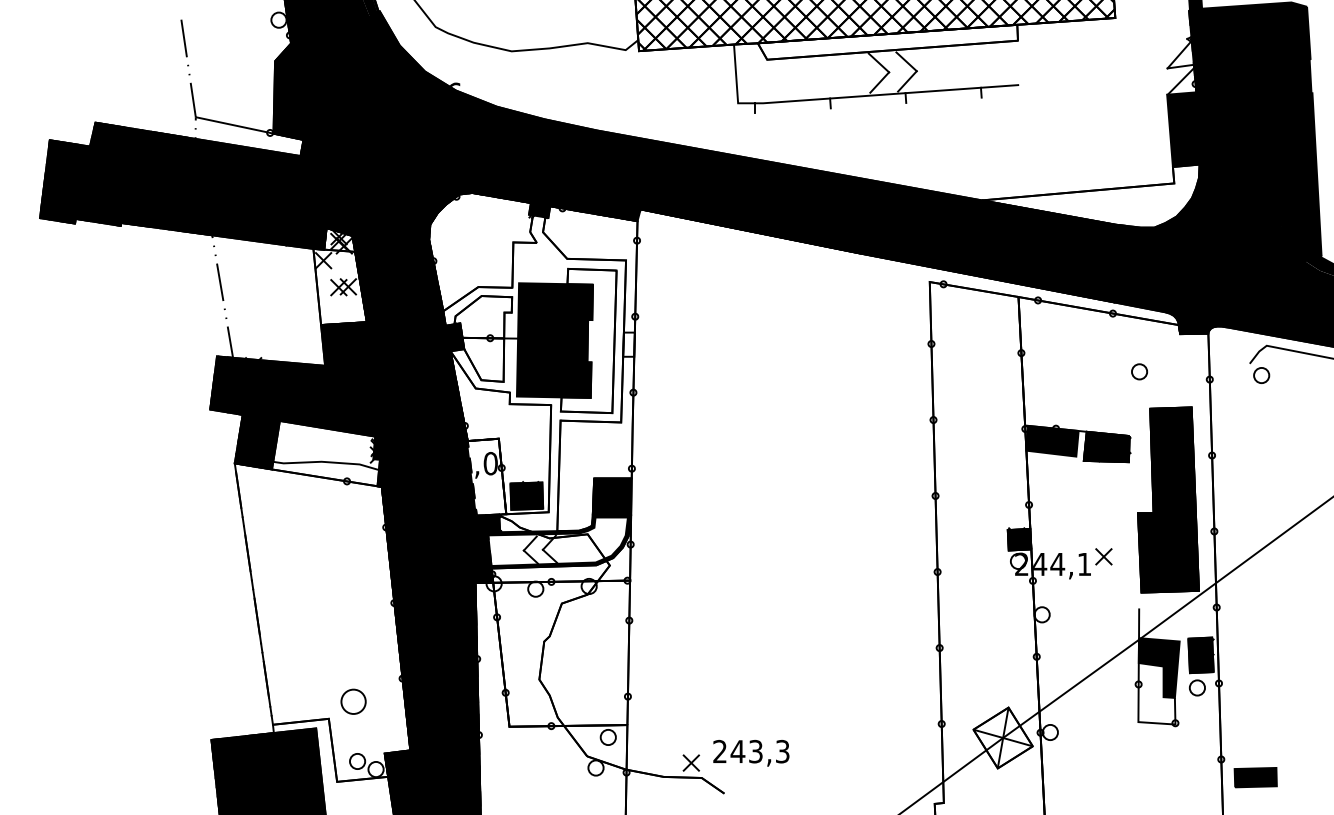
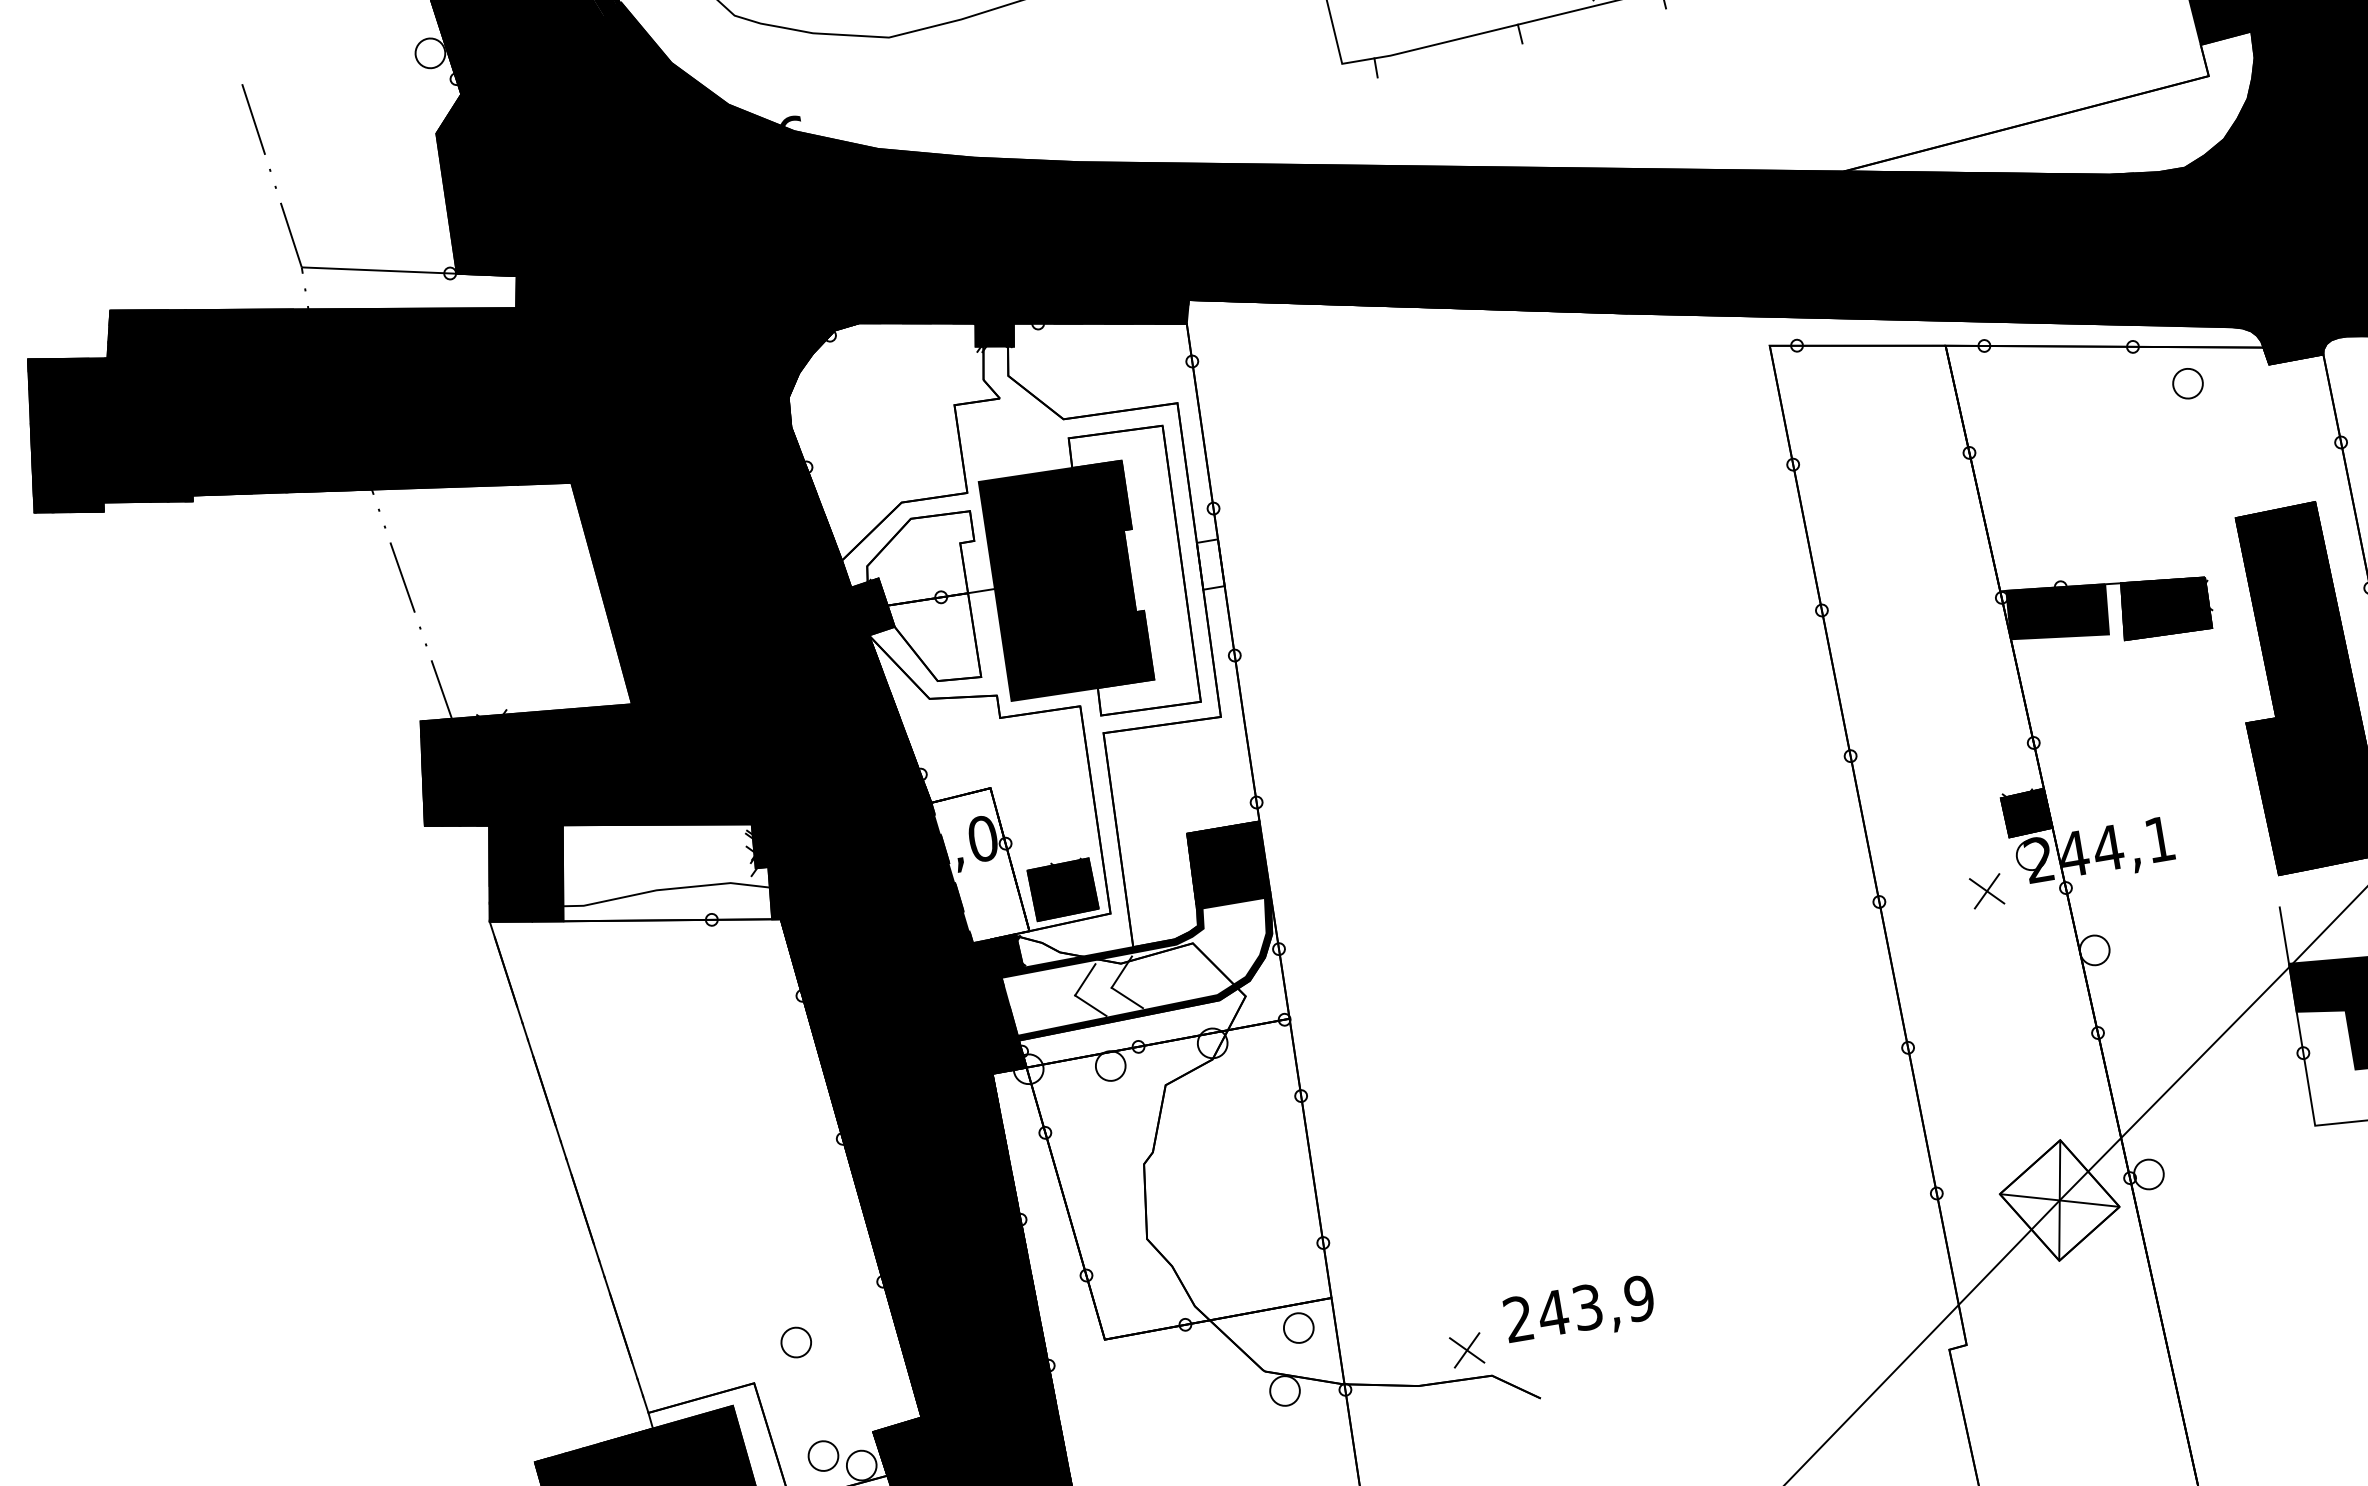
fill: (339, 276) -> (630, 527), added
circle: (1139, 371) -> (2187, 383), moved
part: (1103, 556) -> (1986, 890), moved
circle: (353, 701) -> (796, 1341), size x0.62
text: (782, 751) -> (1638, 1298), 243,3 -> 243,9

